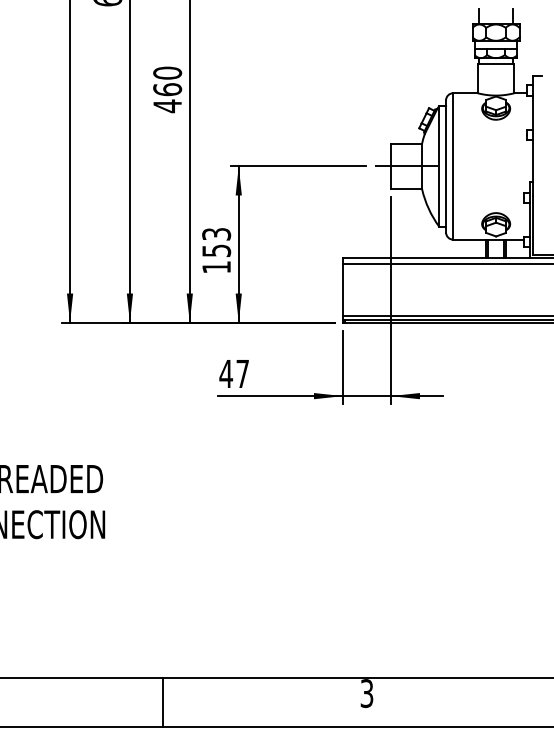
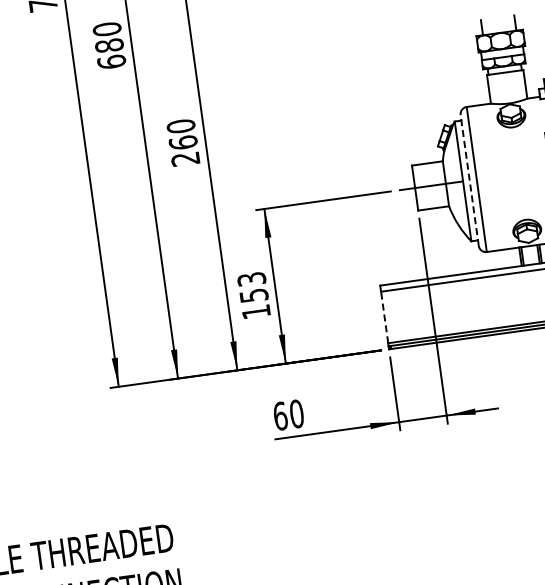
text: (167, 106) -> (185, 159), 460 -> 260
line: (446, 165) -> (470, 179), solid -> dashed
line: (343, 290) -> (385, 317), solid -> dashed
text: (234, 373) -> (288, 414), 47 -> 60

